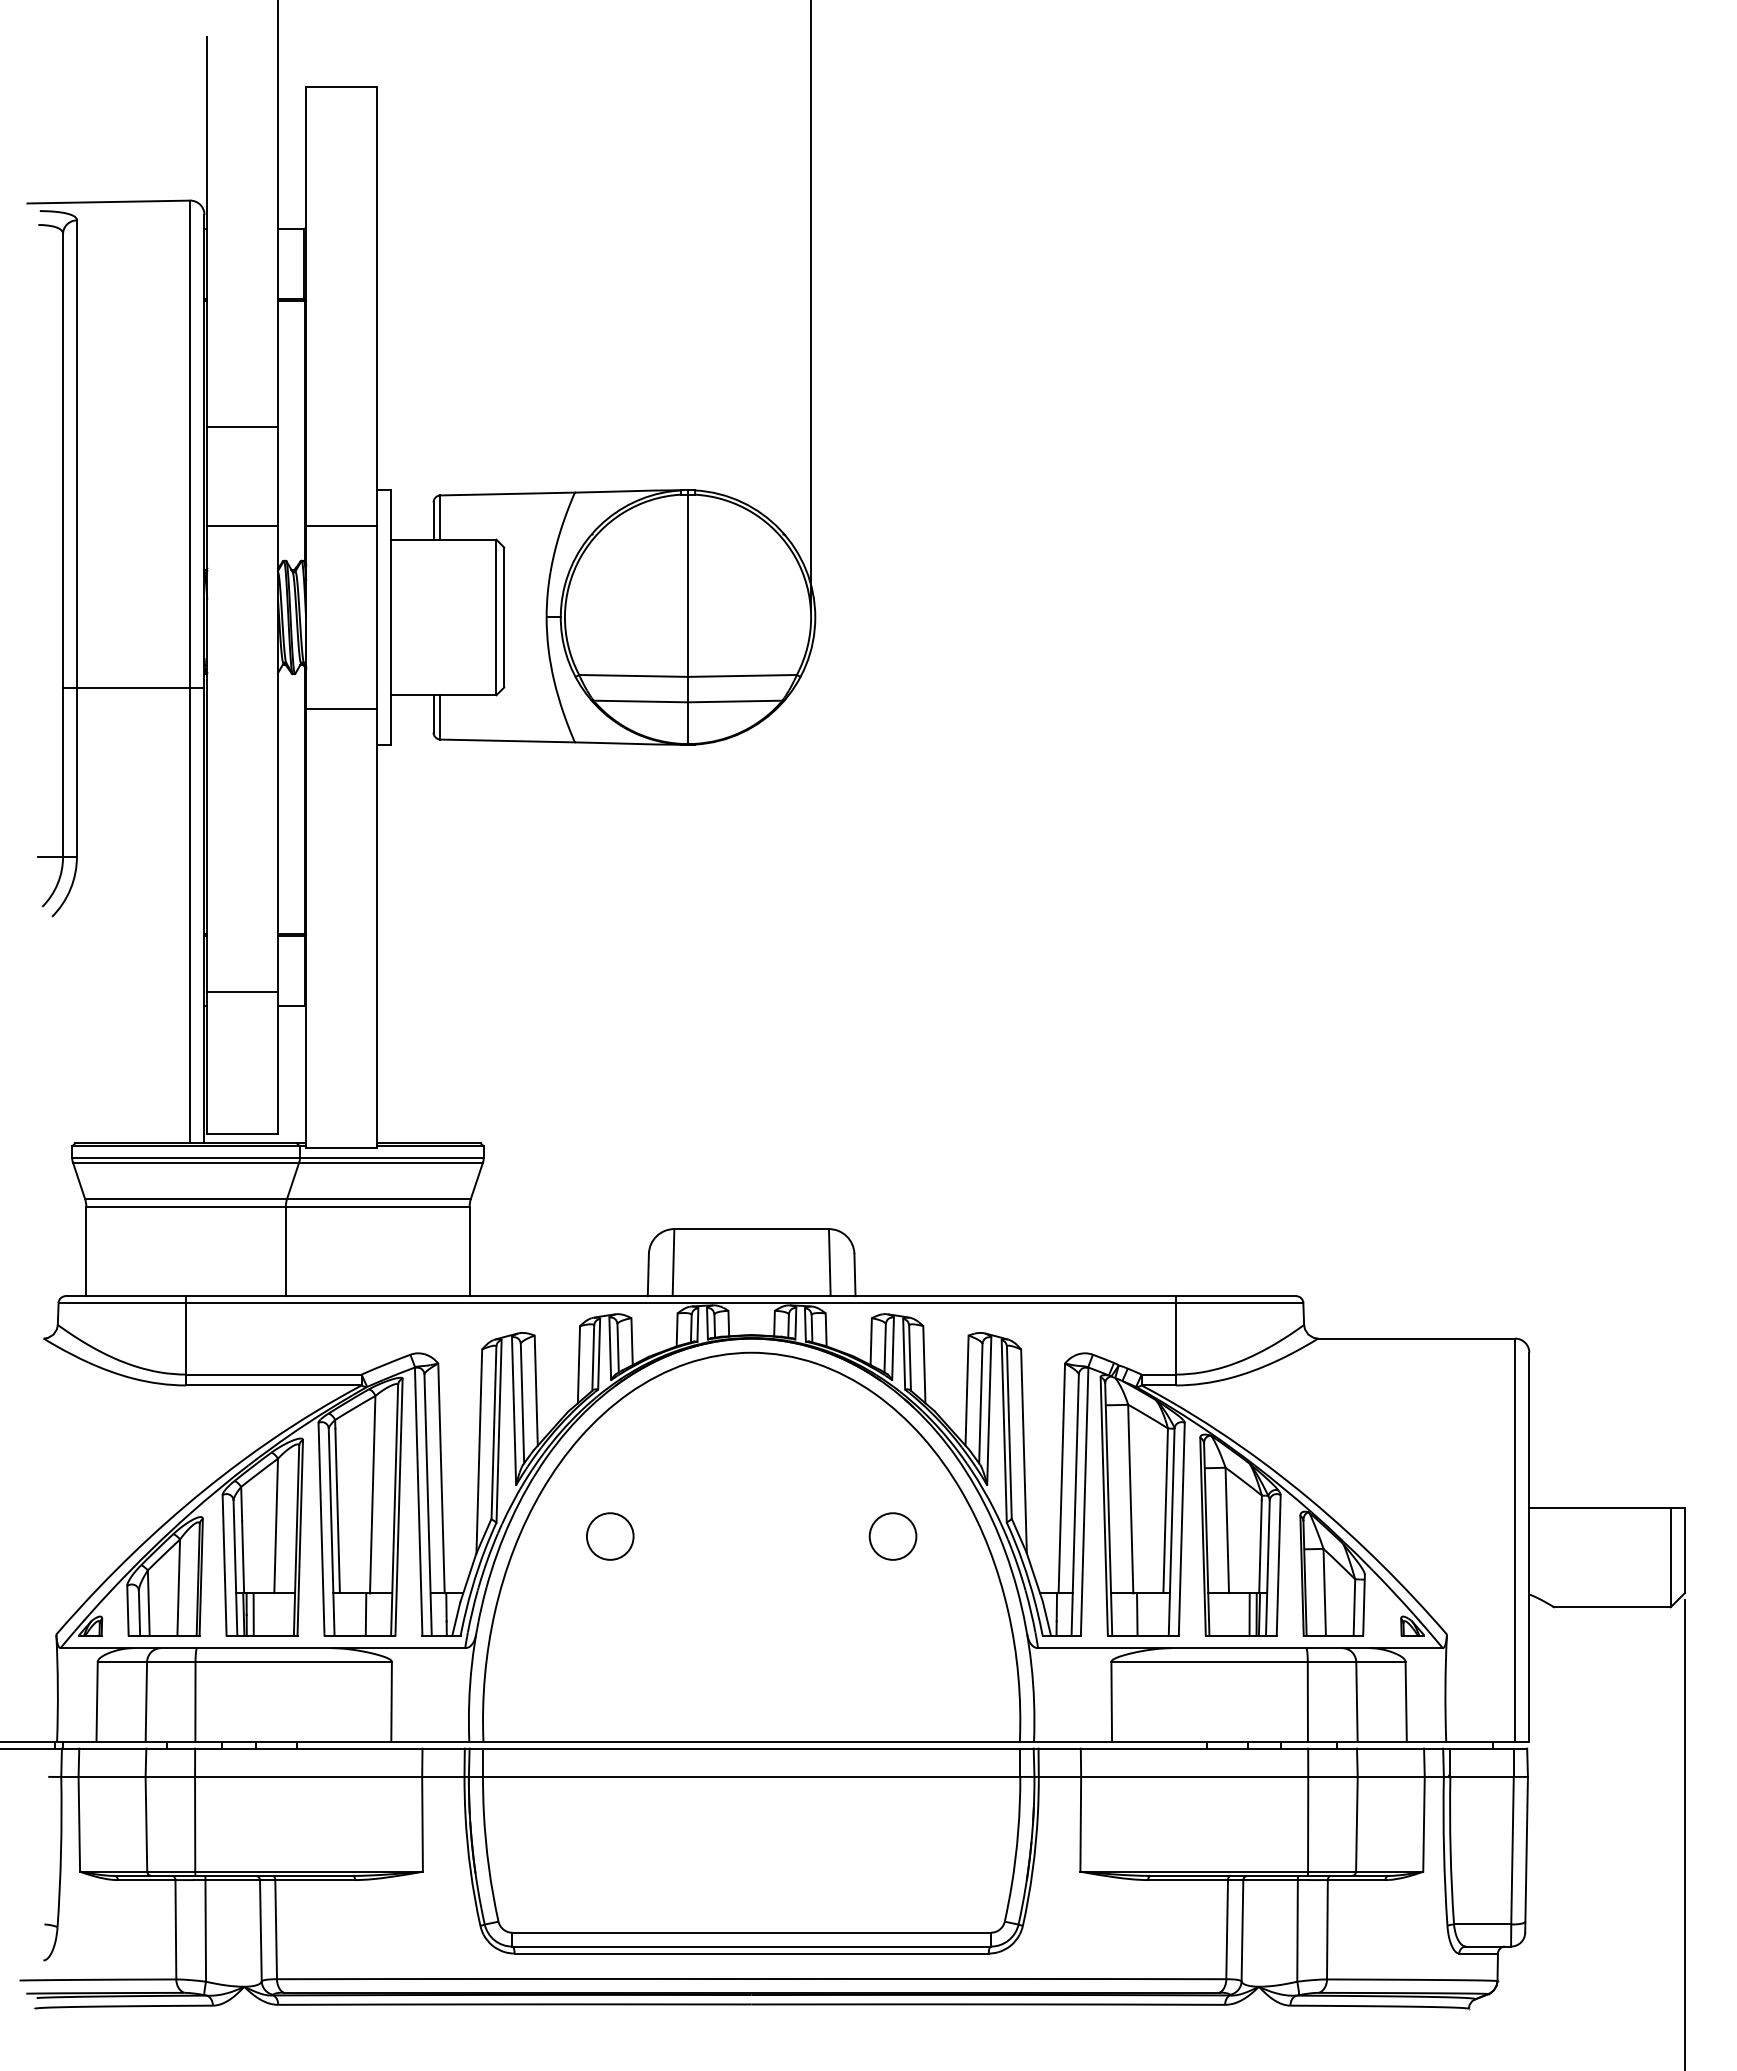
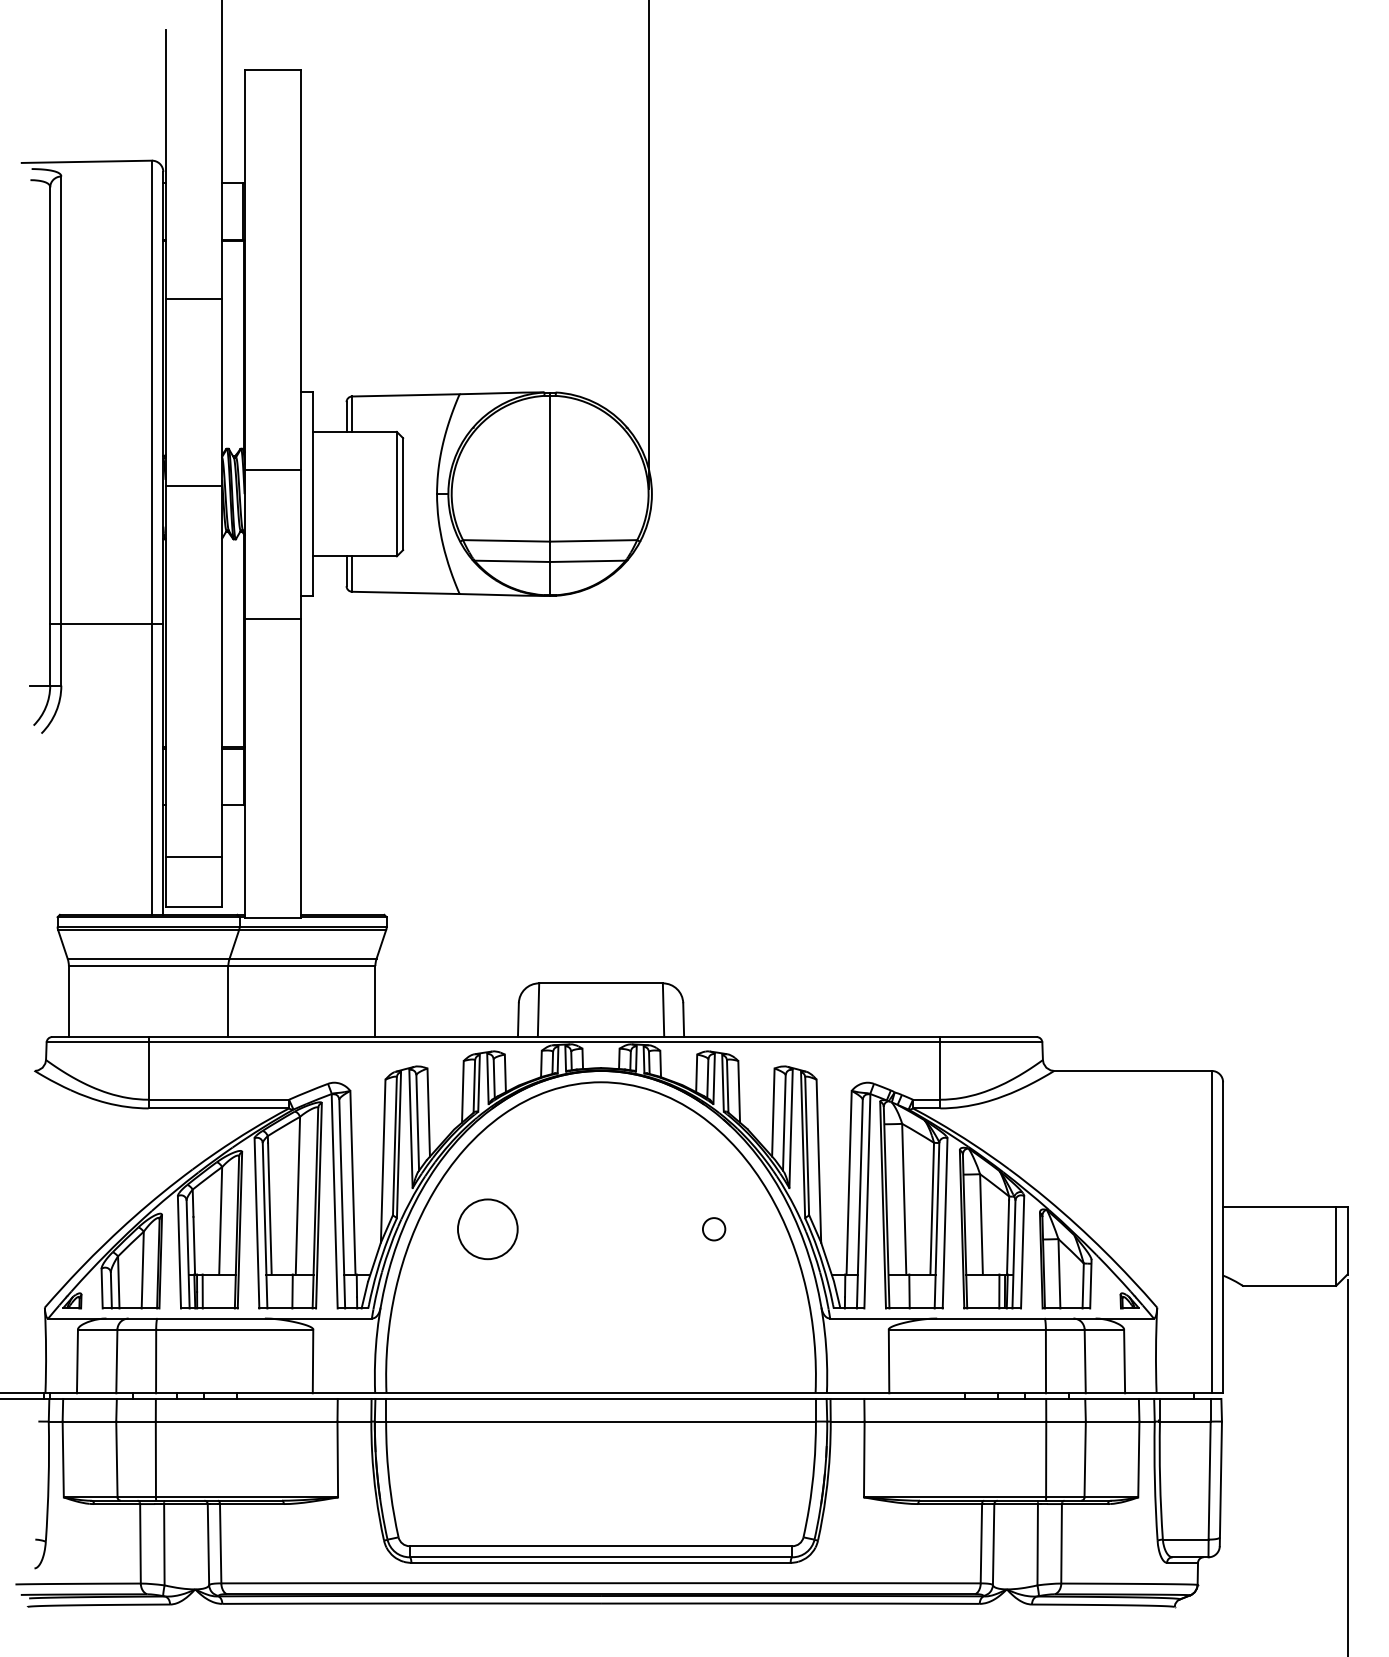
line: (242, 426) -> (193, 298), moved
line: (242, 525) -> (193, 486), moved
line: (341, 525) -> (272, 470), moved
line: (133, 688) -> (106, 624), moved
line: (341, 709) -> (272, 618), moved
line: (242, 992) -> (193, 857), moved
circle: (610, 1536) -> (488, 1229), size x1.6
circle: (892, 1536) -> (713, 1229), size x0.6

